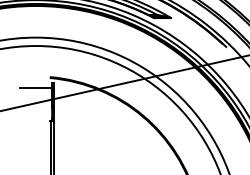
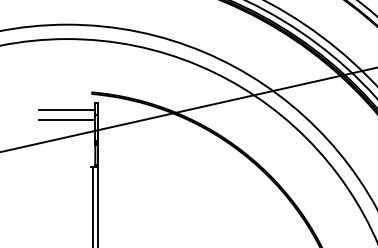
line: (35, 93) -> (66, 120), added

